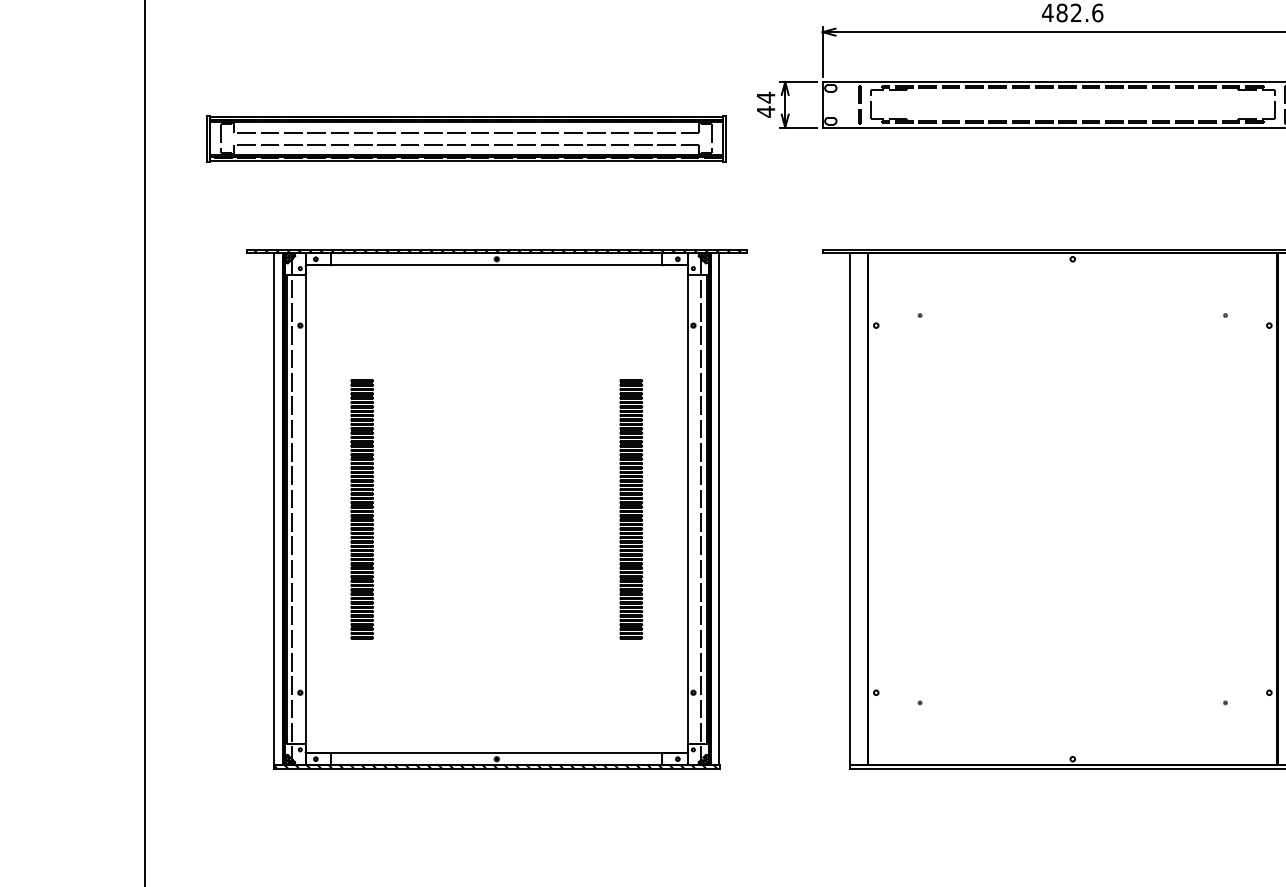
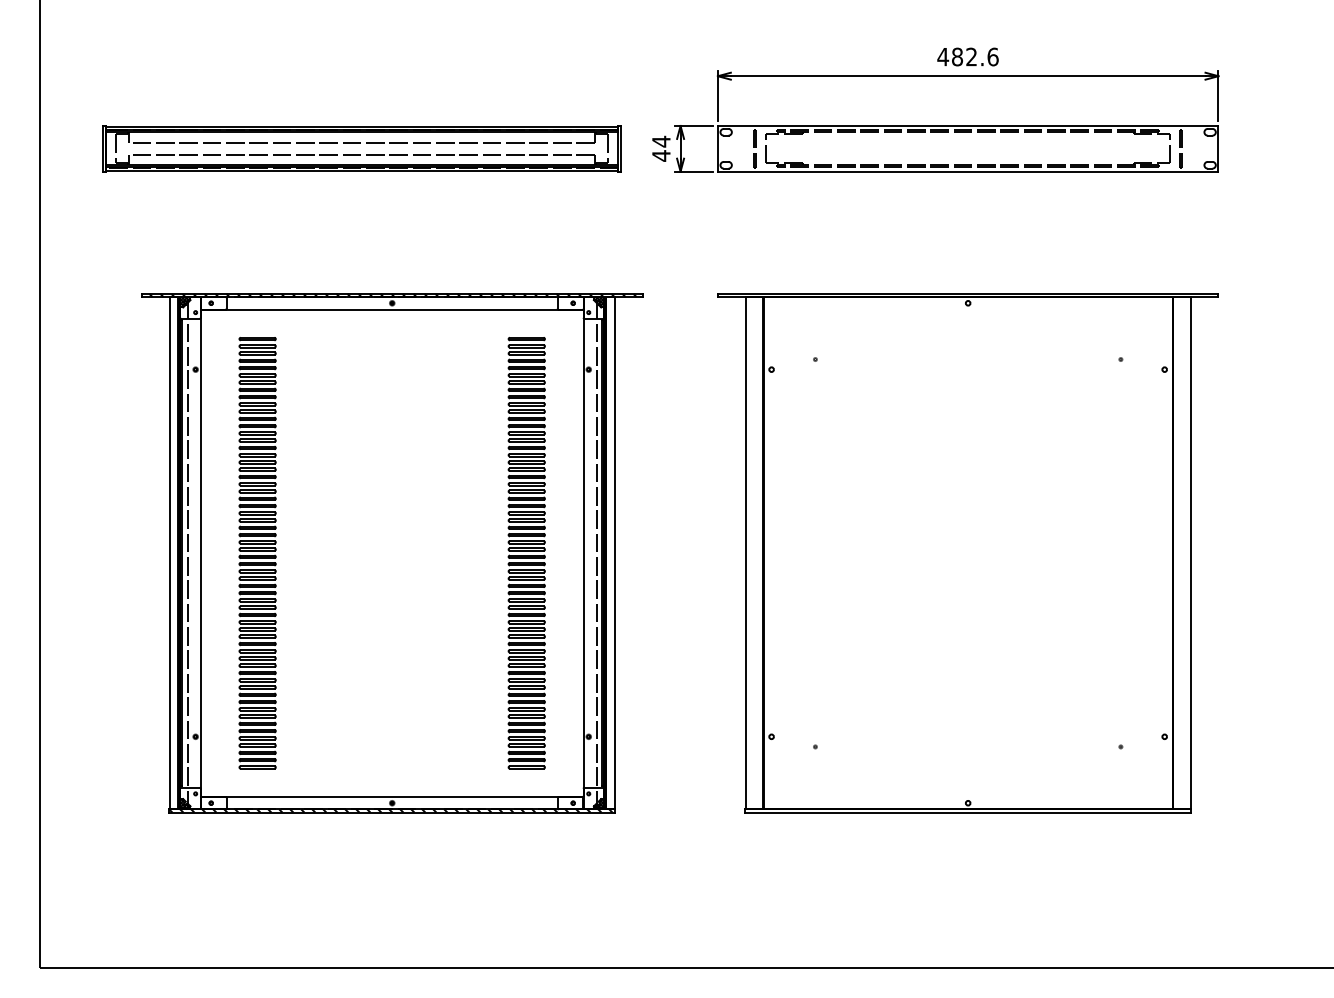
part: (466, 138) -> (361, 148), moved
part: (362, 509) -> (257, 553), size x1.67
part: (631, 509) -> (526, 553), size x1.67

